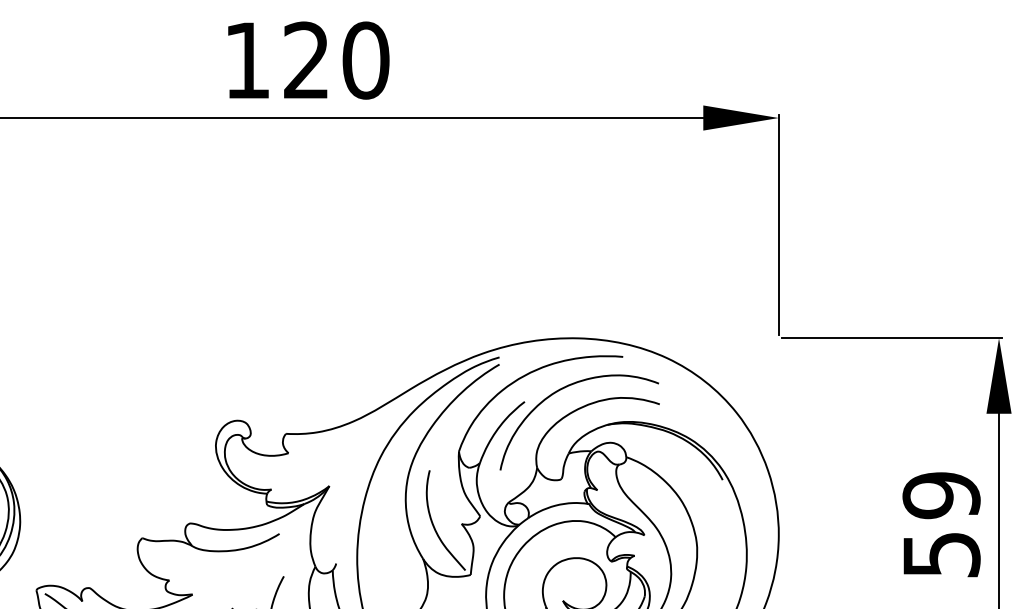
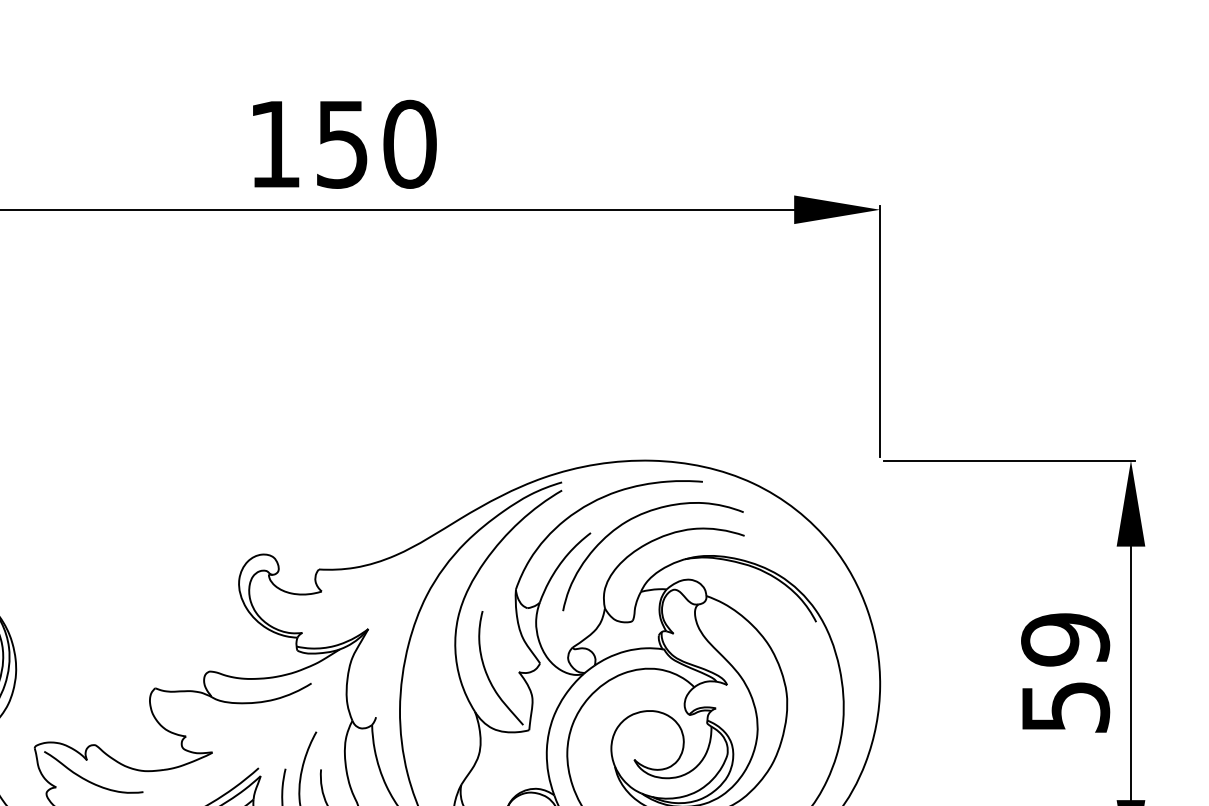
text: (305, 59) -> (341, 143), 120 -> 150

